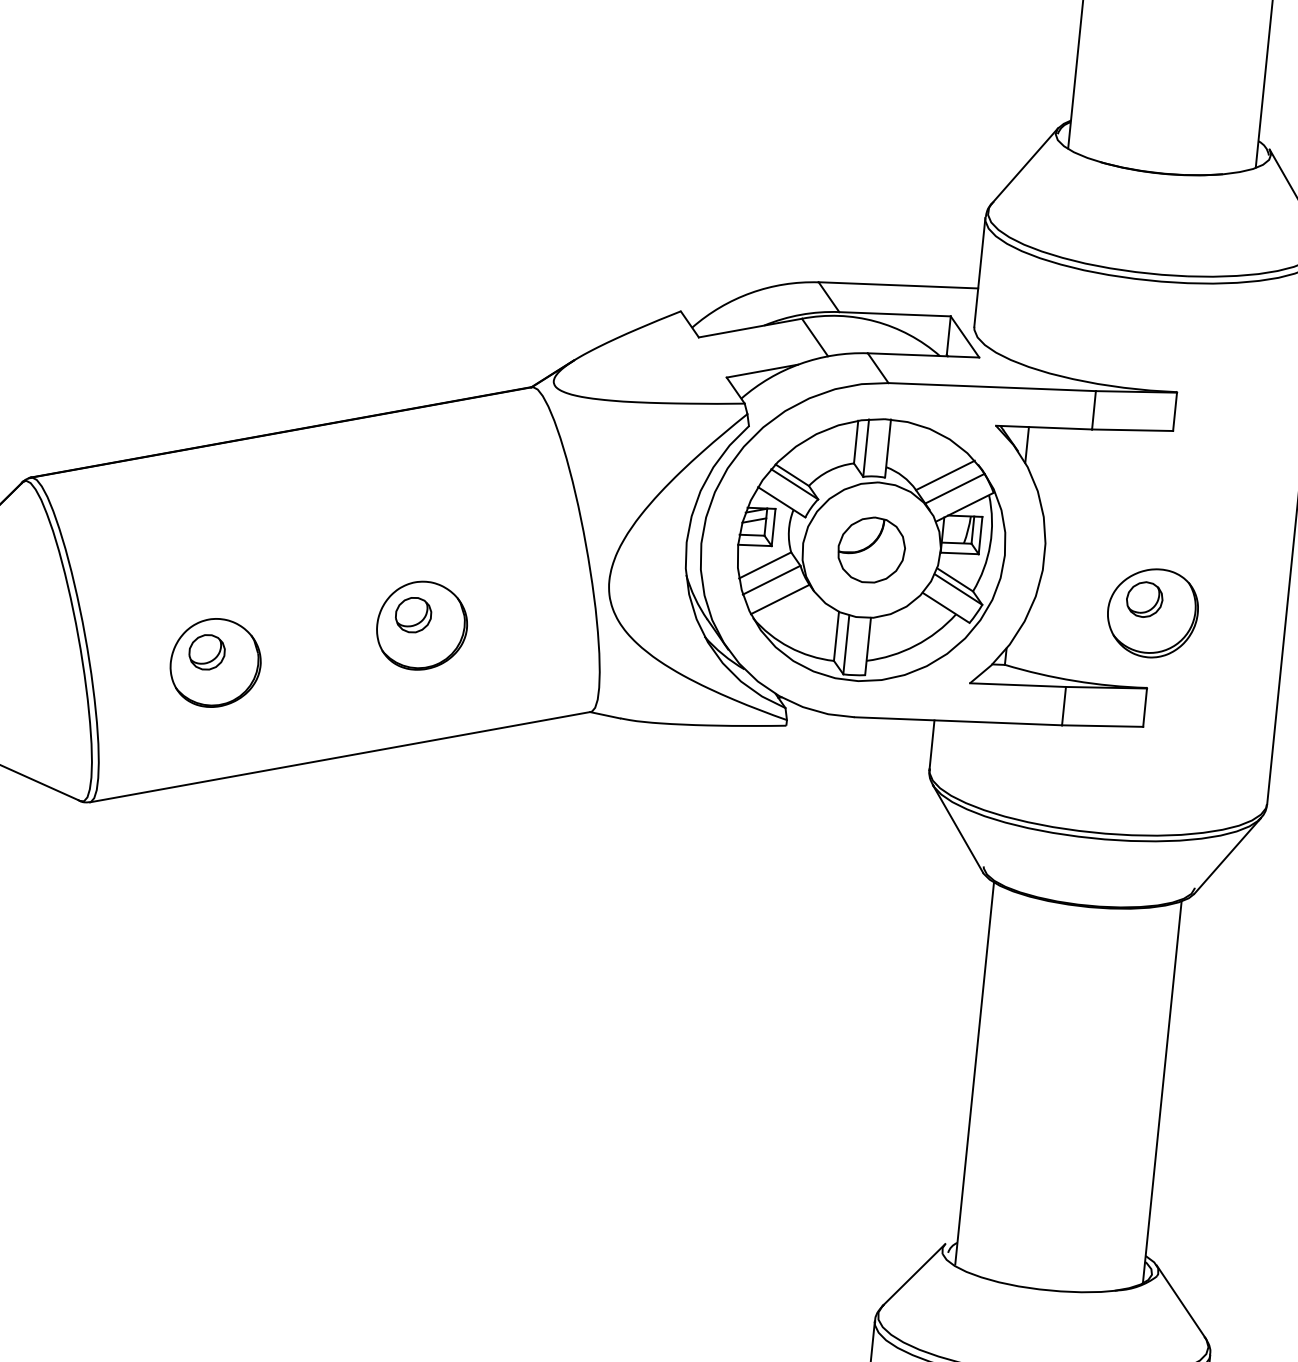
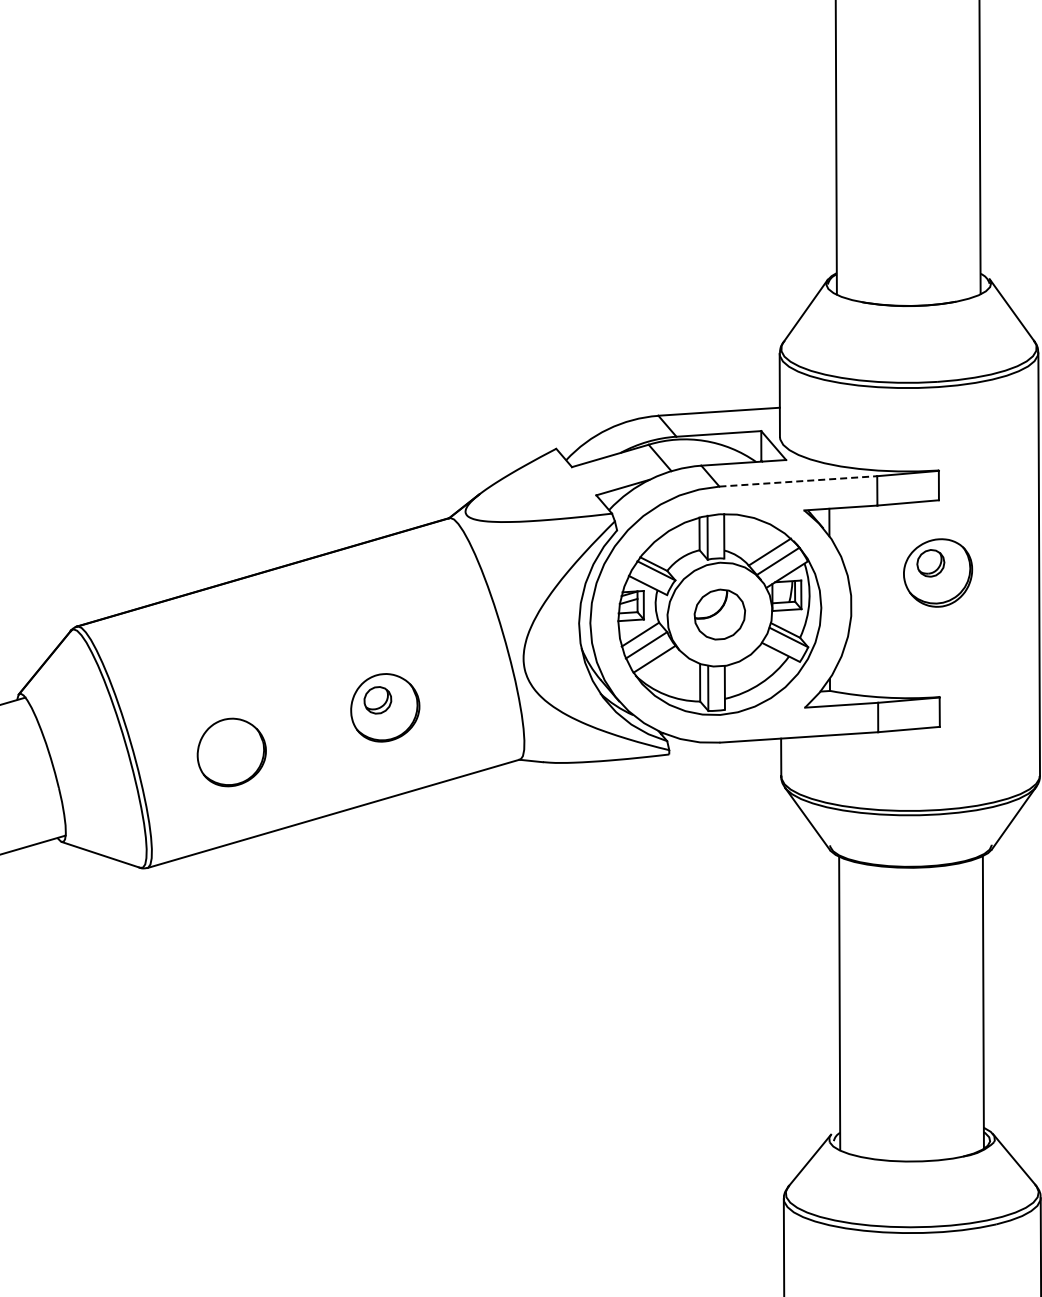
line: (992, 387) -> (798, 481), solid -> dashed
part: (1153, 612) -> (938, 572), moved
part: (207, 651) -> (224, 744), removed

